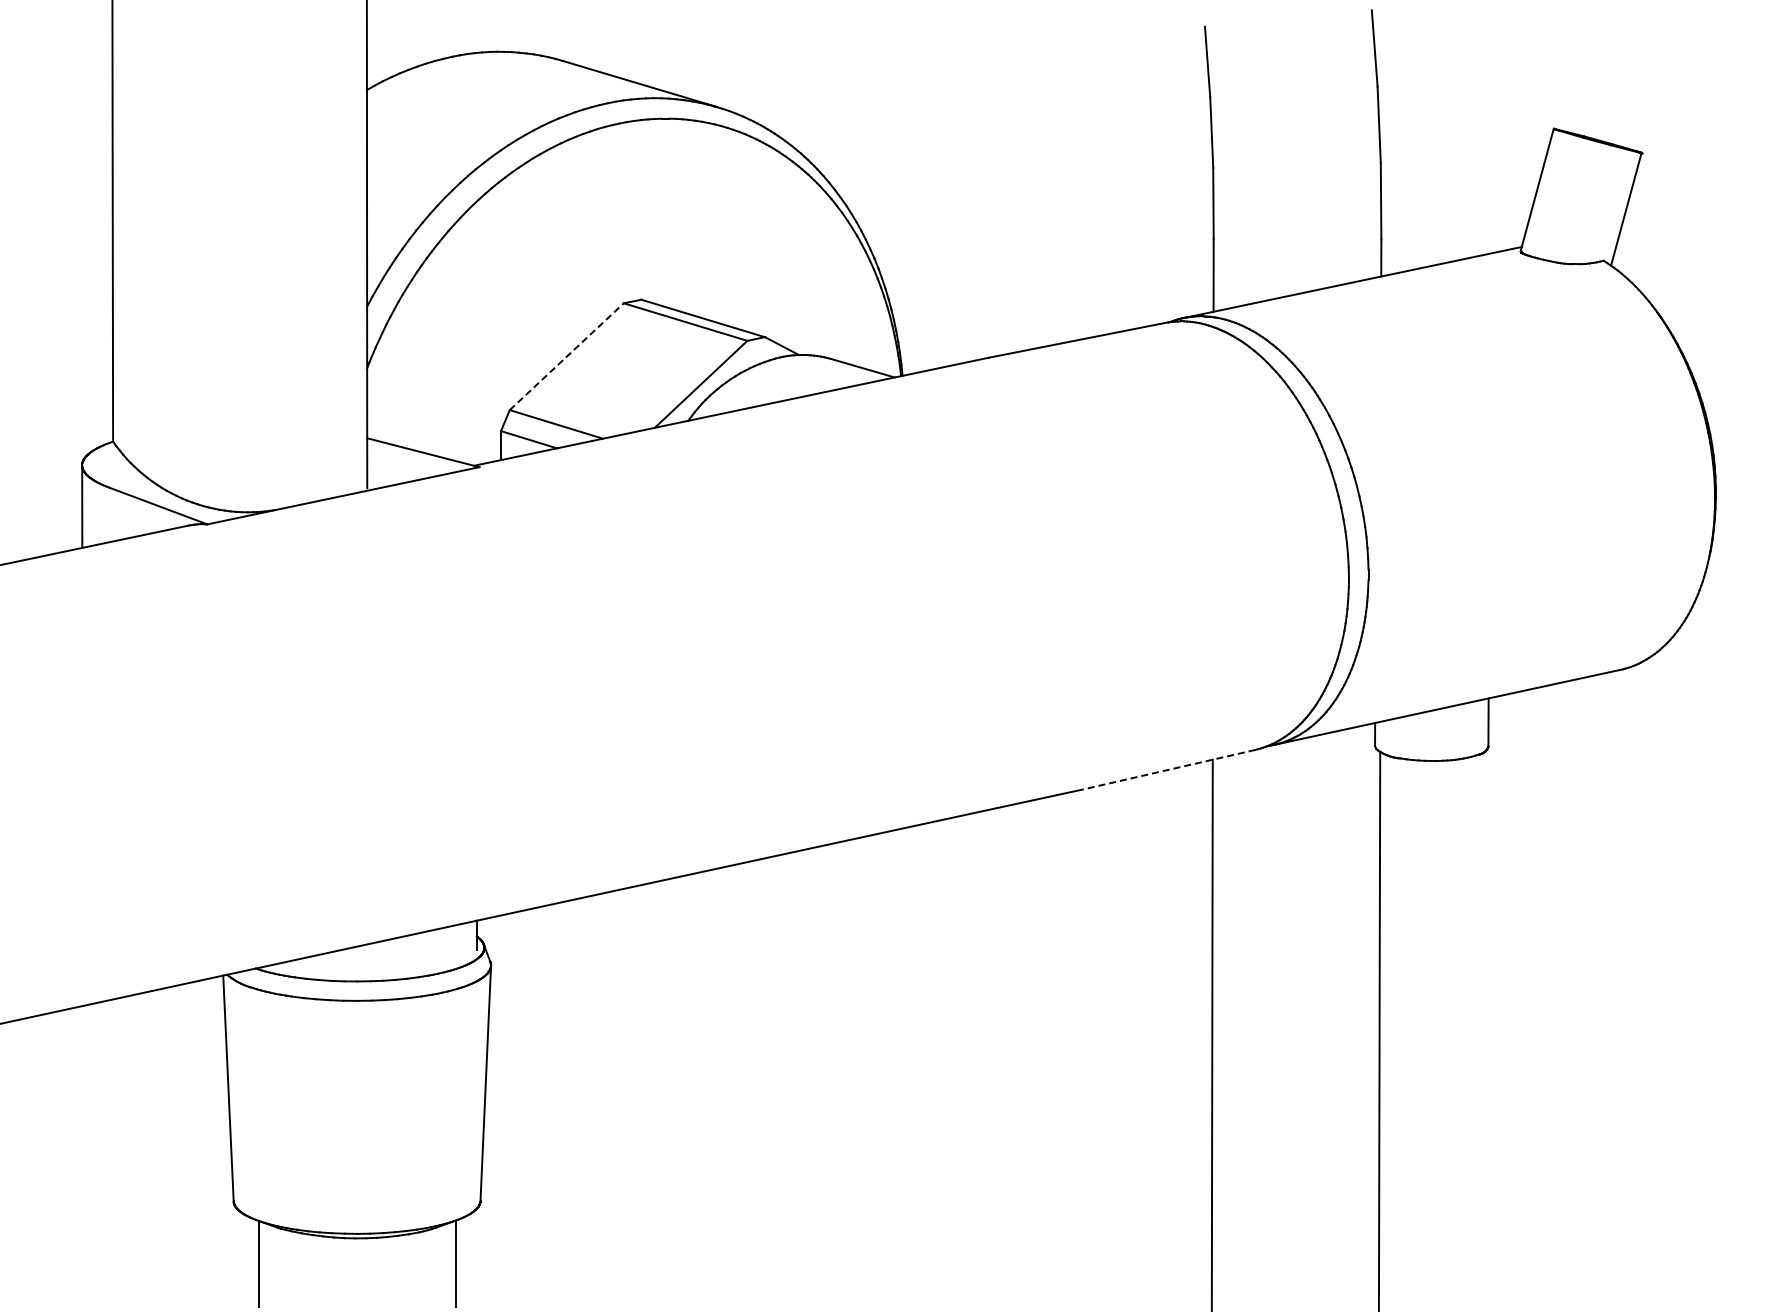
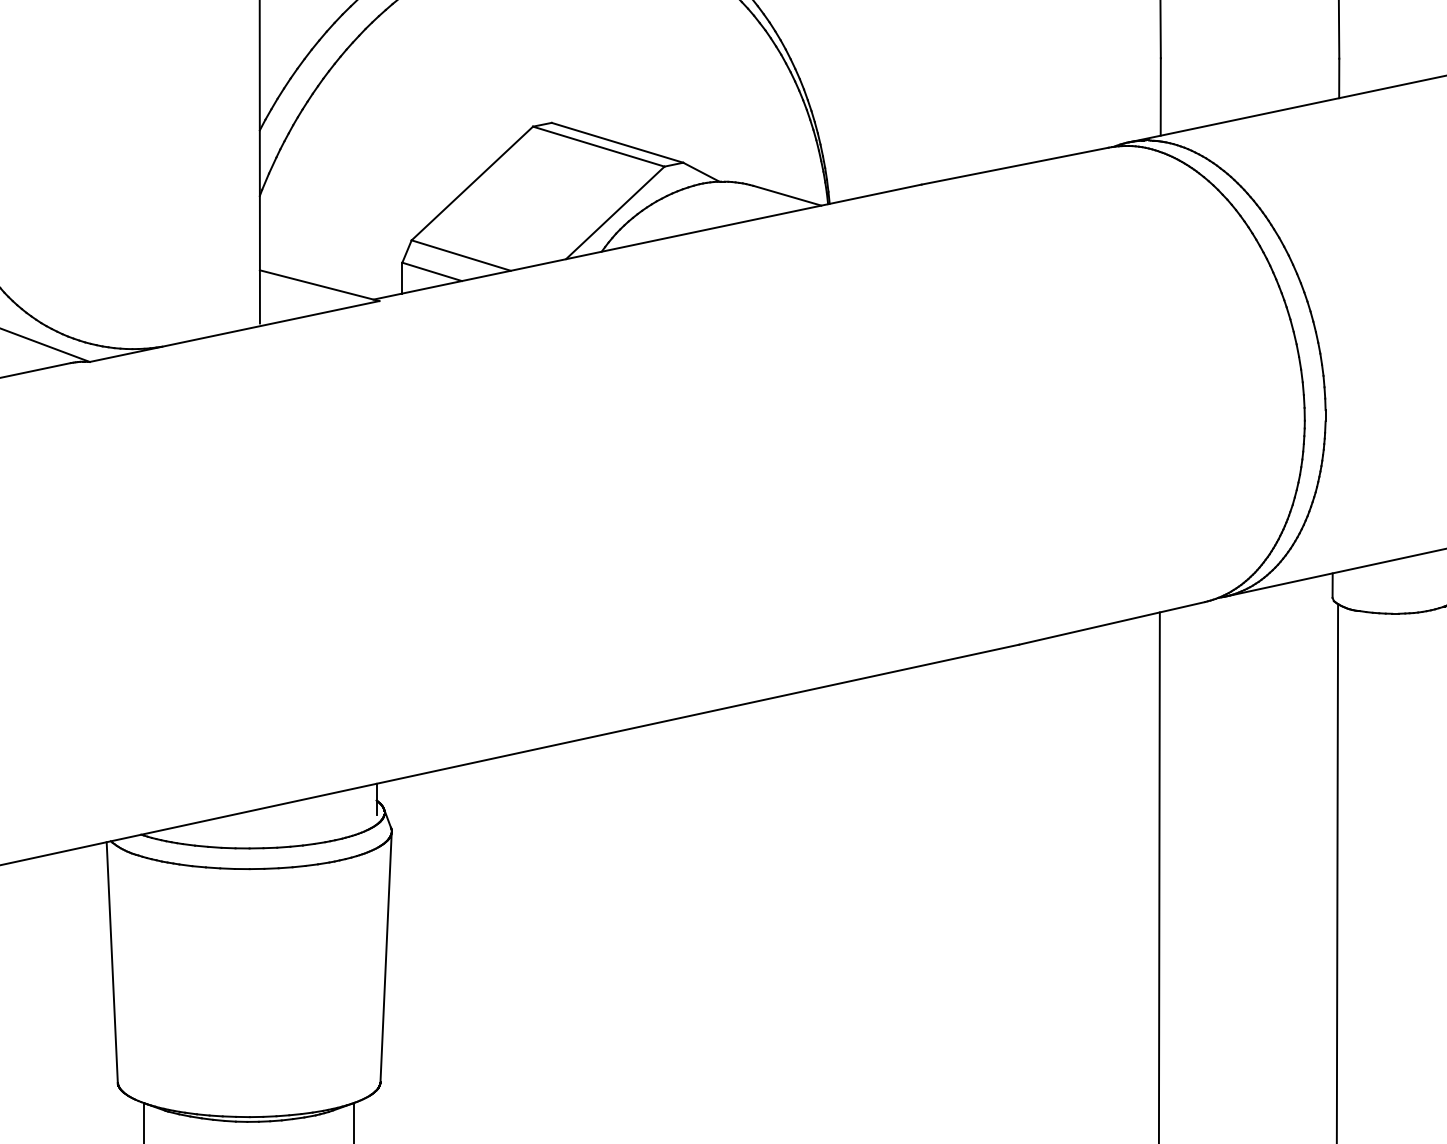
line: (567, 356) -> (473, 183), dashed -> solid
line: (1167, 769) -> (1111, 622), dashed -> solid

